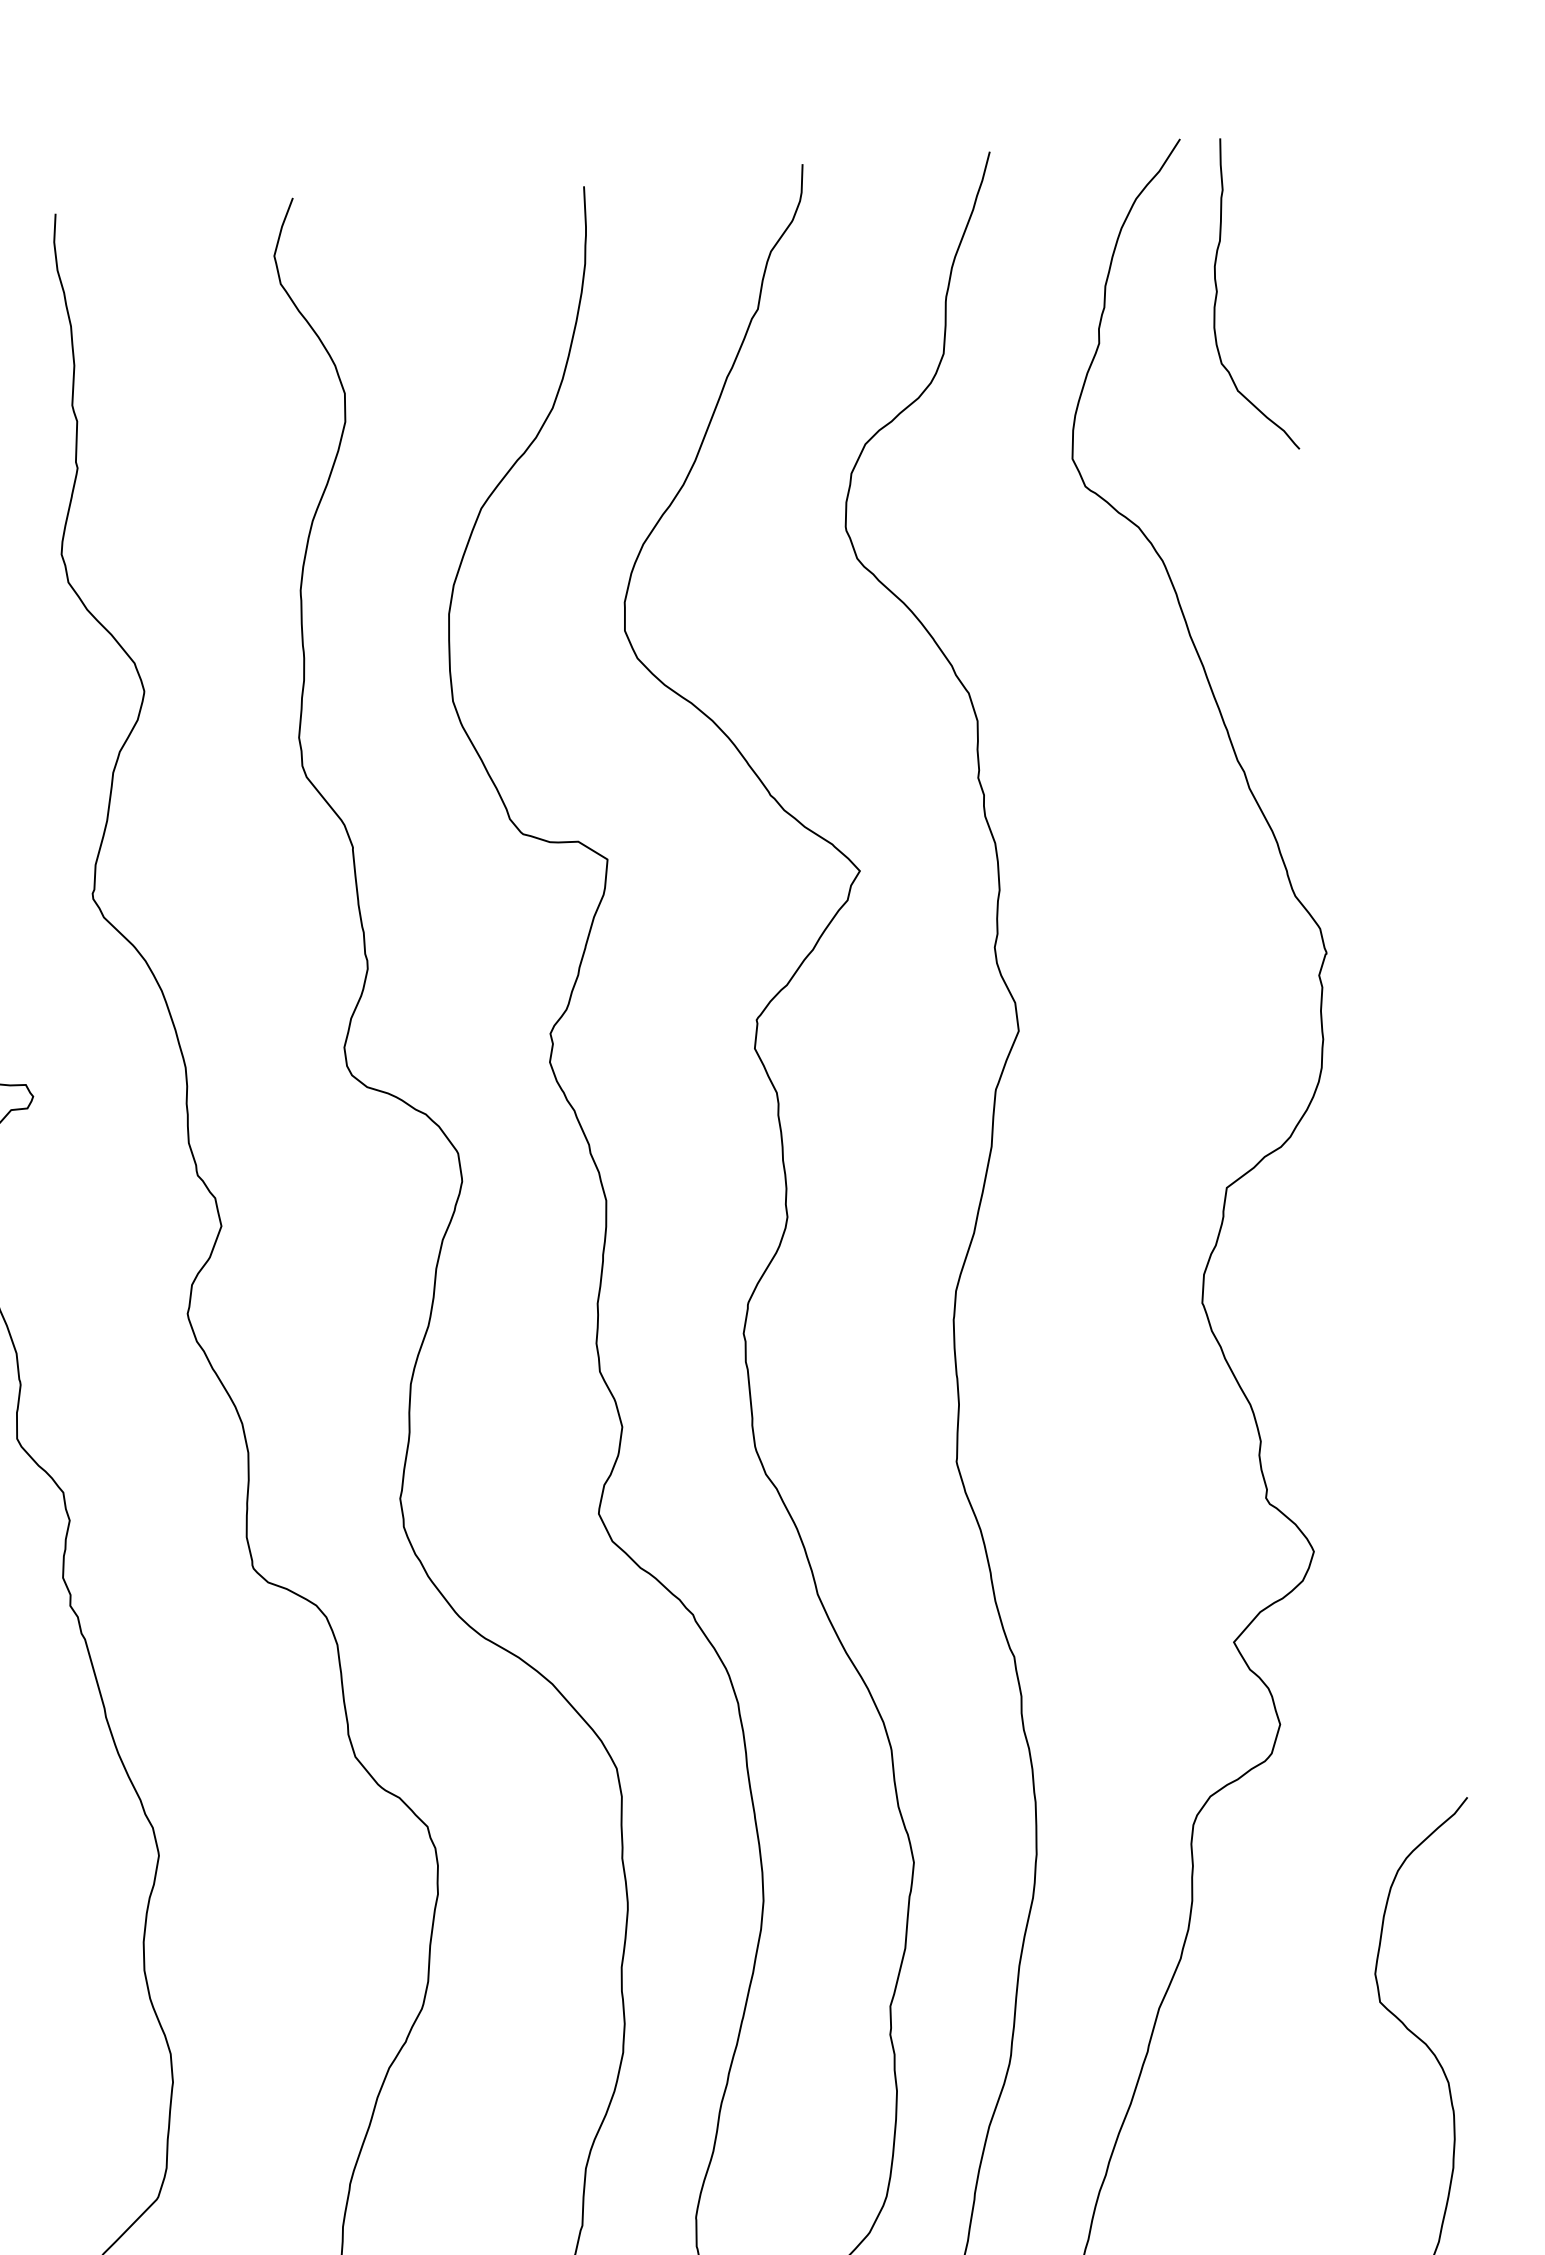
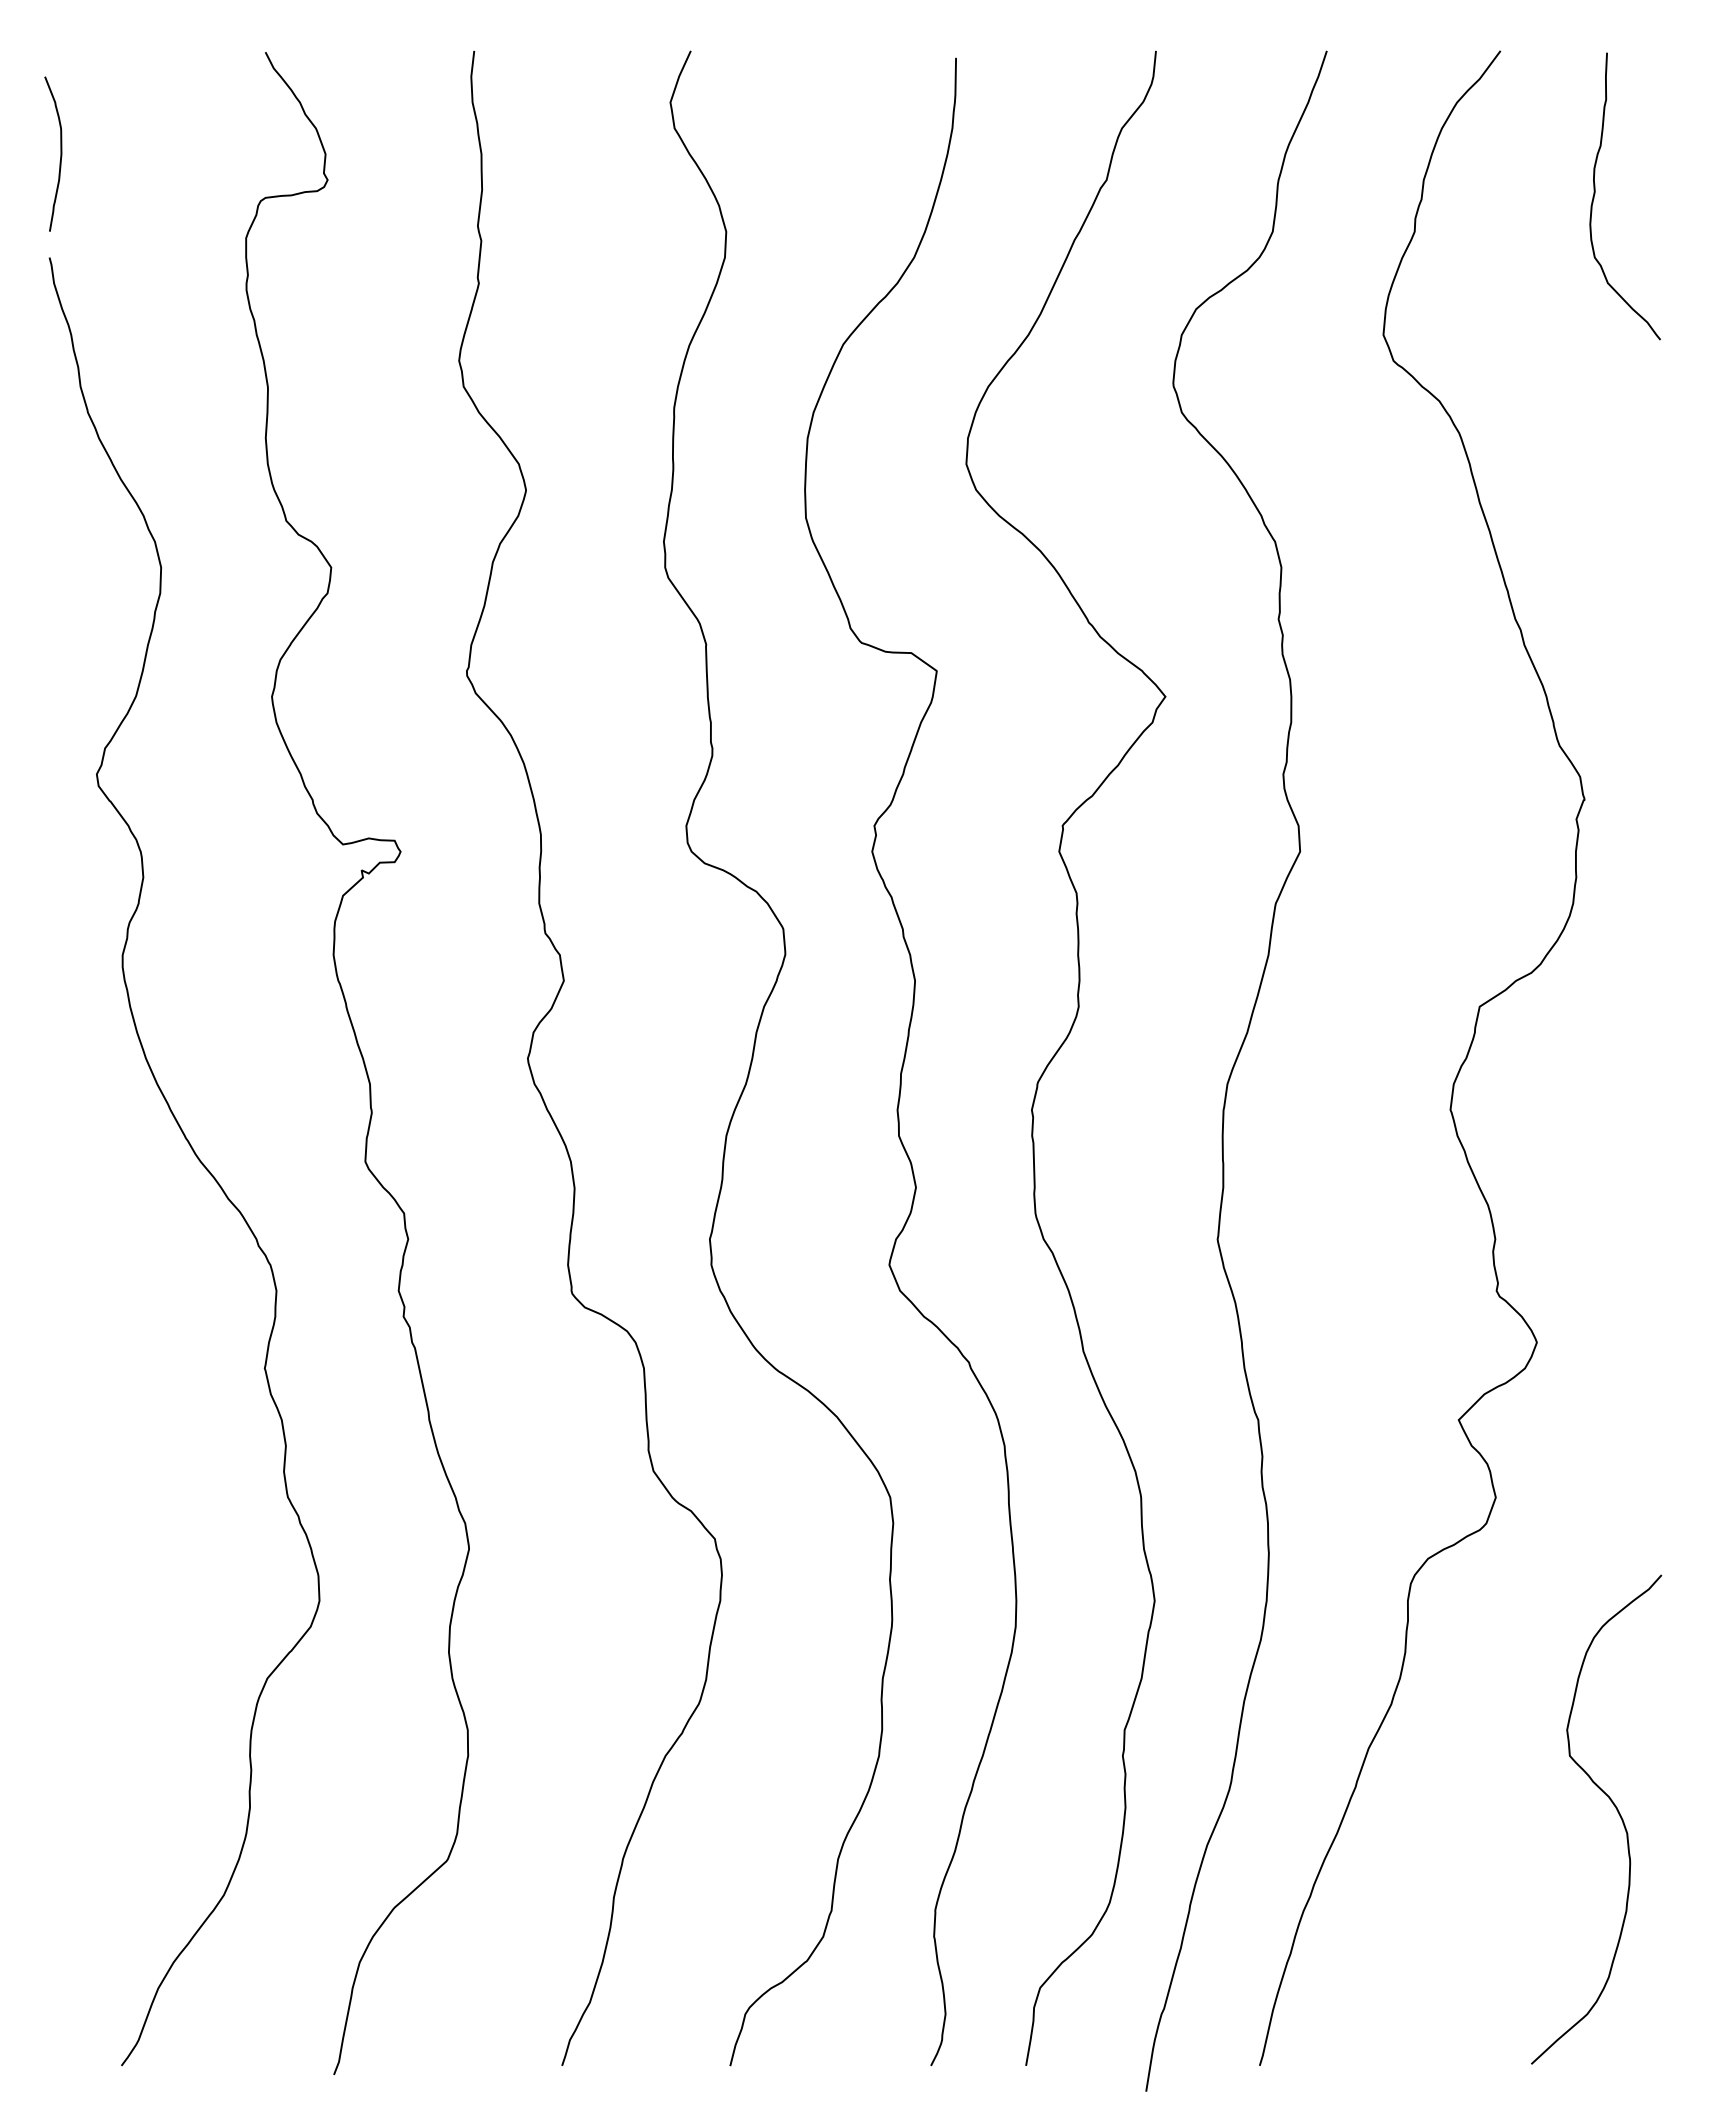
curve: (1217, 294) -> (1595, 194), moved

